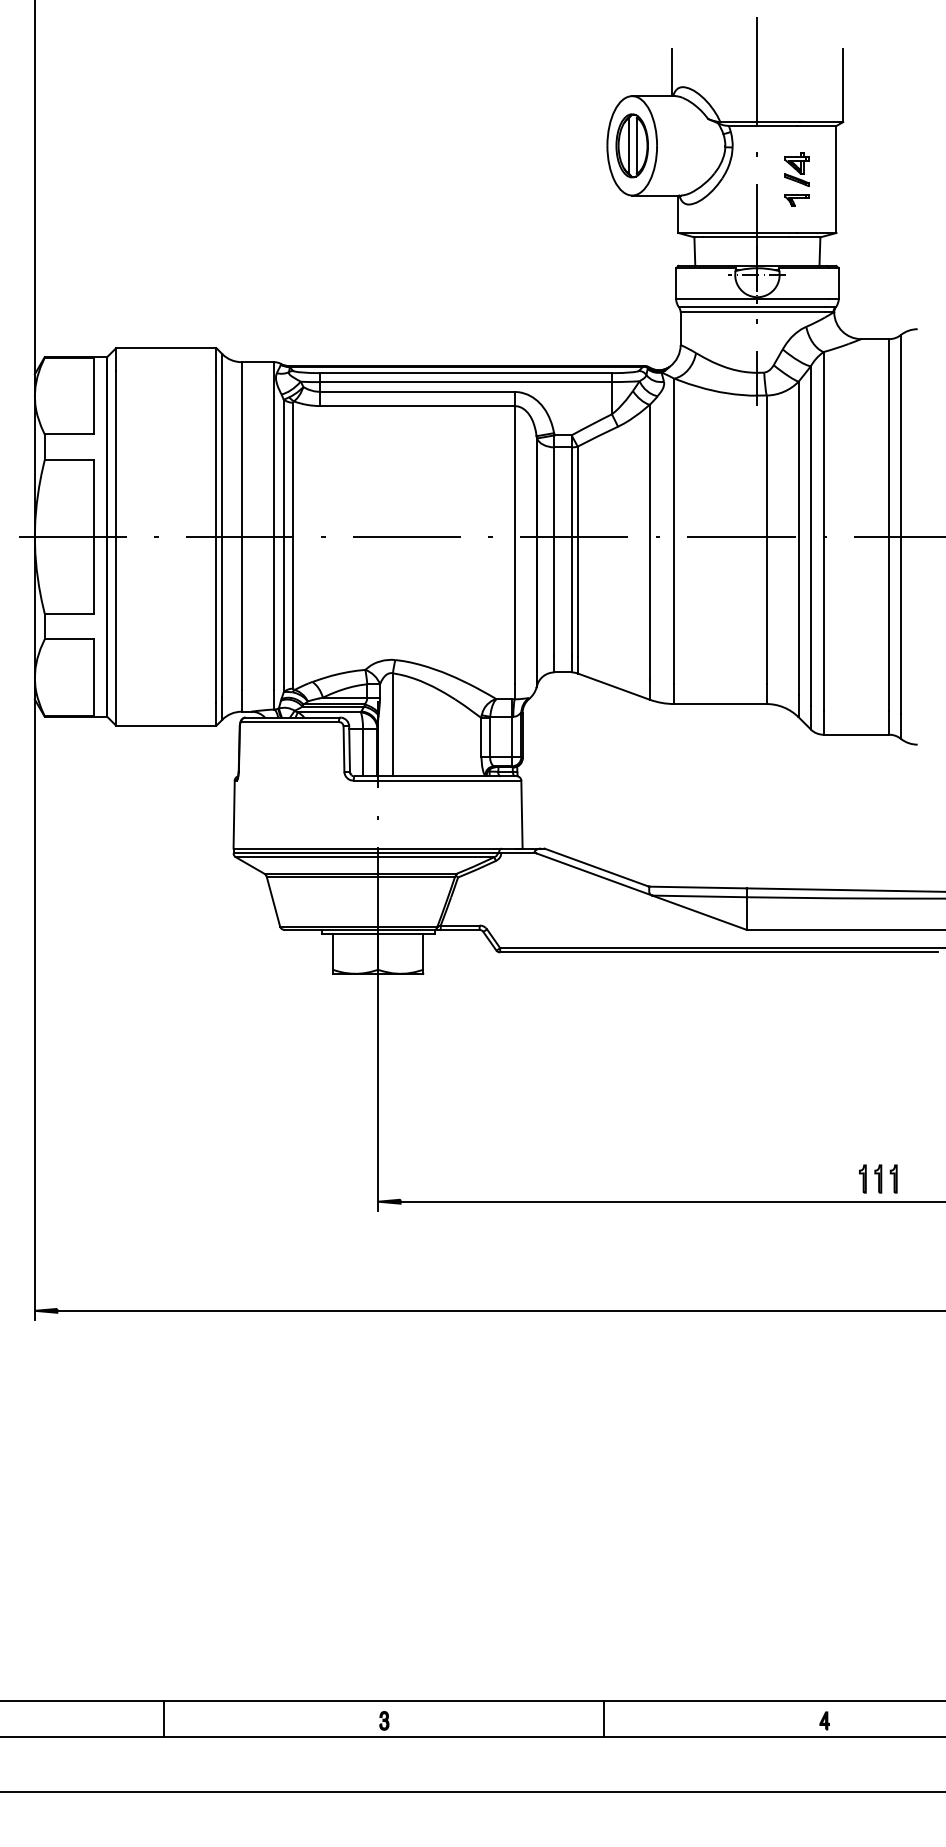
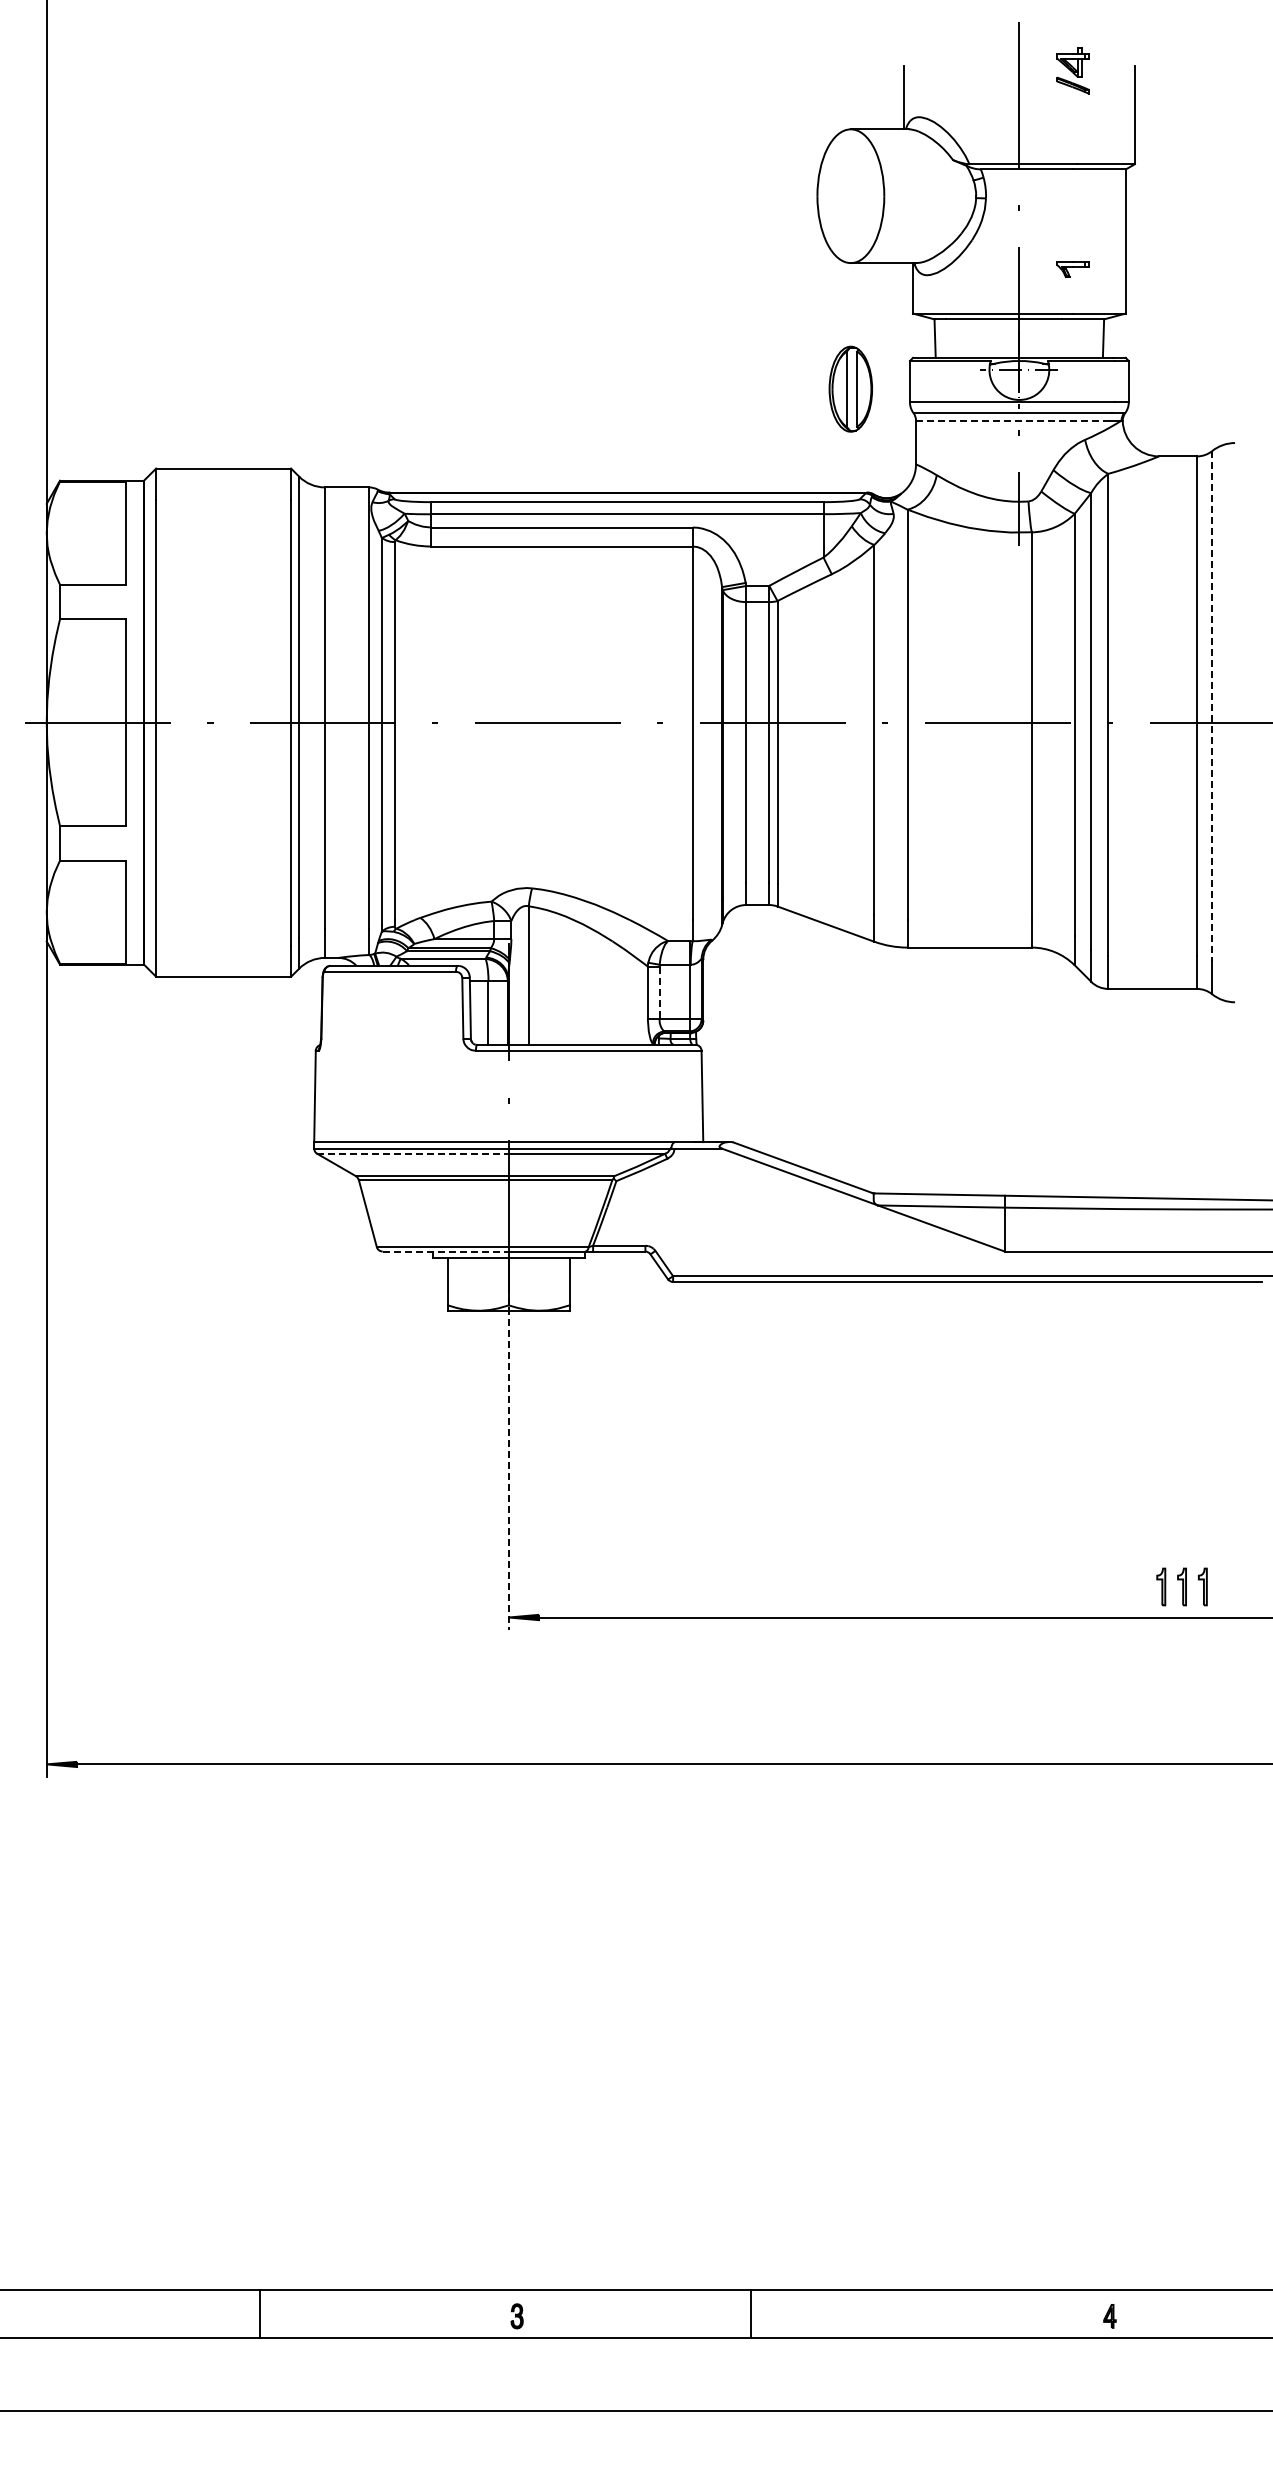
part: (631, 145) -> (850, 388), moved
part: (796, 169) -> (1072, 70), moved
line: (753, 312) -> (1013, 420), solid -> dashed
line: (900, 524) -> (1212, 706), solid -> dashed
line: (490, 738) -> (659, 993), solid -> dashed
line: (307, 857) -> (413, 1153), solid -> dashed
line: (331, 929) -> (446, 1251), solid -> dashed
line: (377, 1082) -> (508, 1457), solid -> dashed
line: (163, 1718) -> (260, 2313), moved
line: (604, 1718) -> (751, 2313), moved

